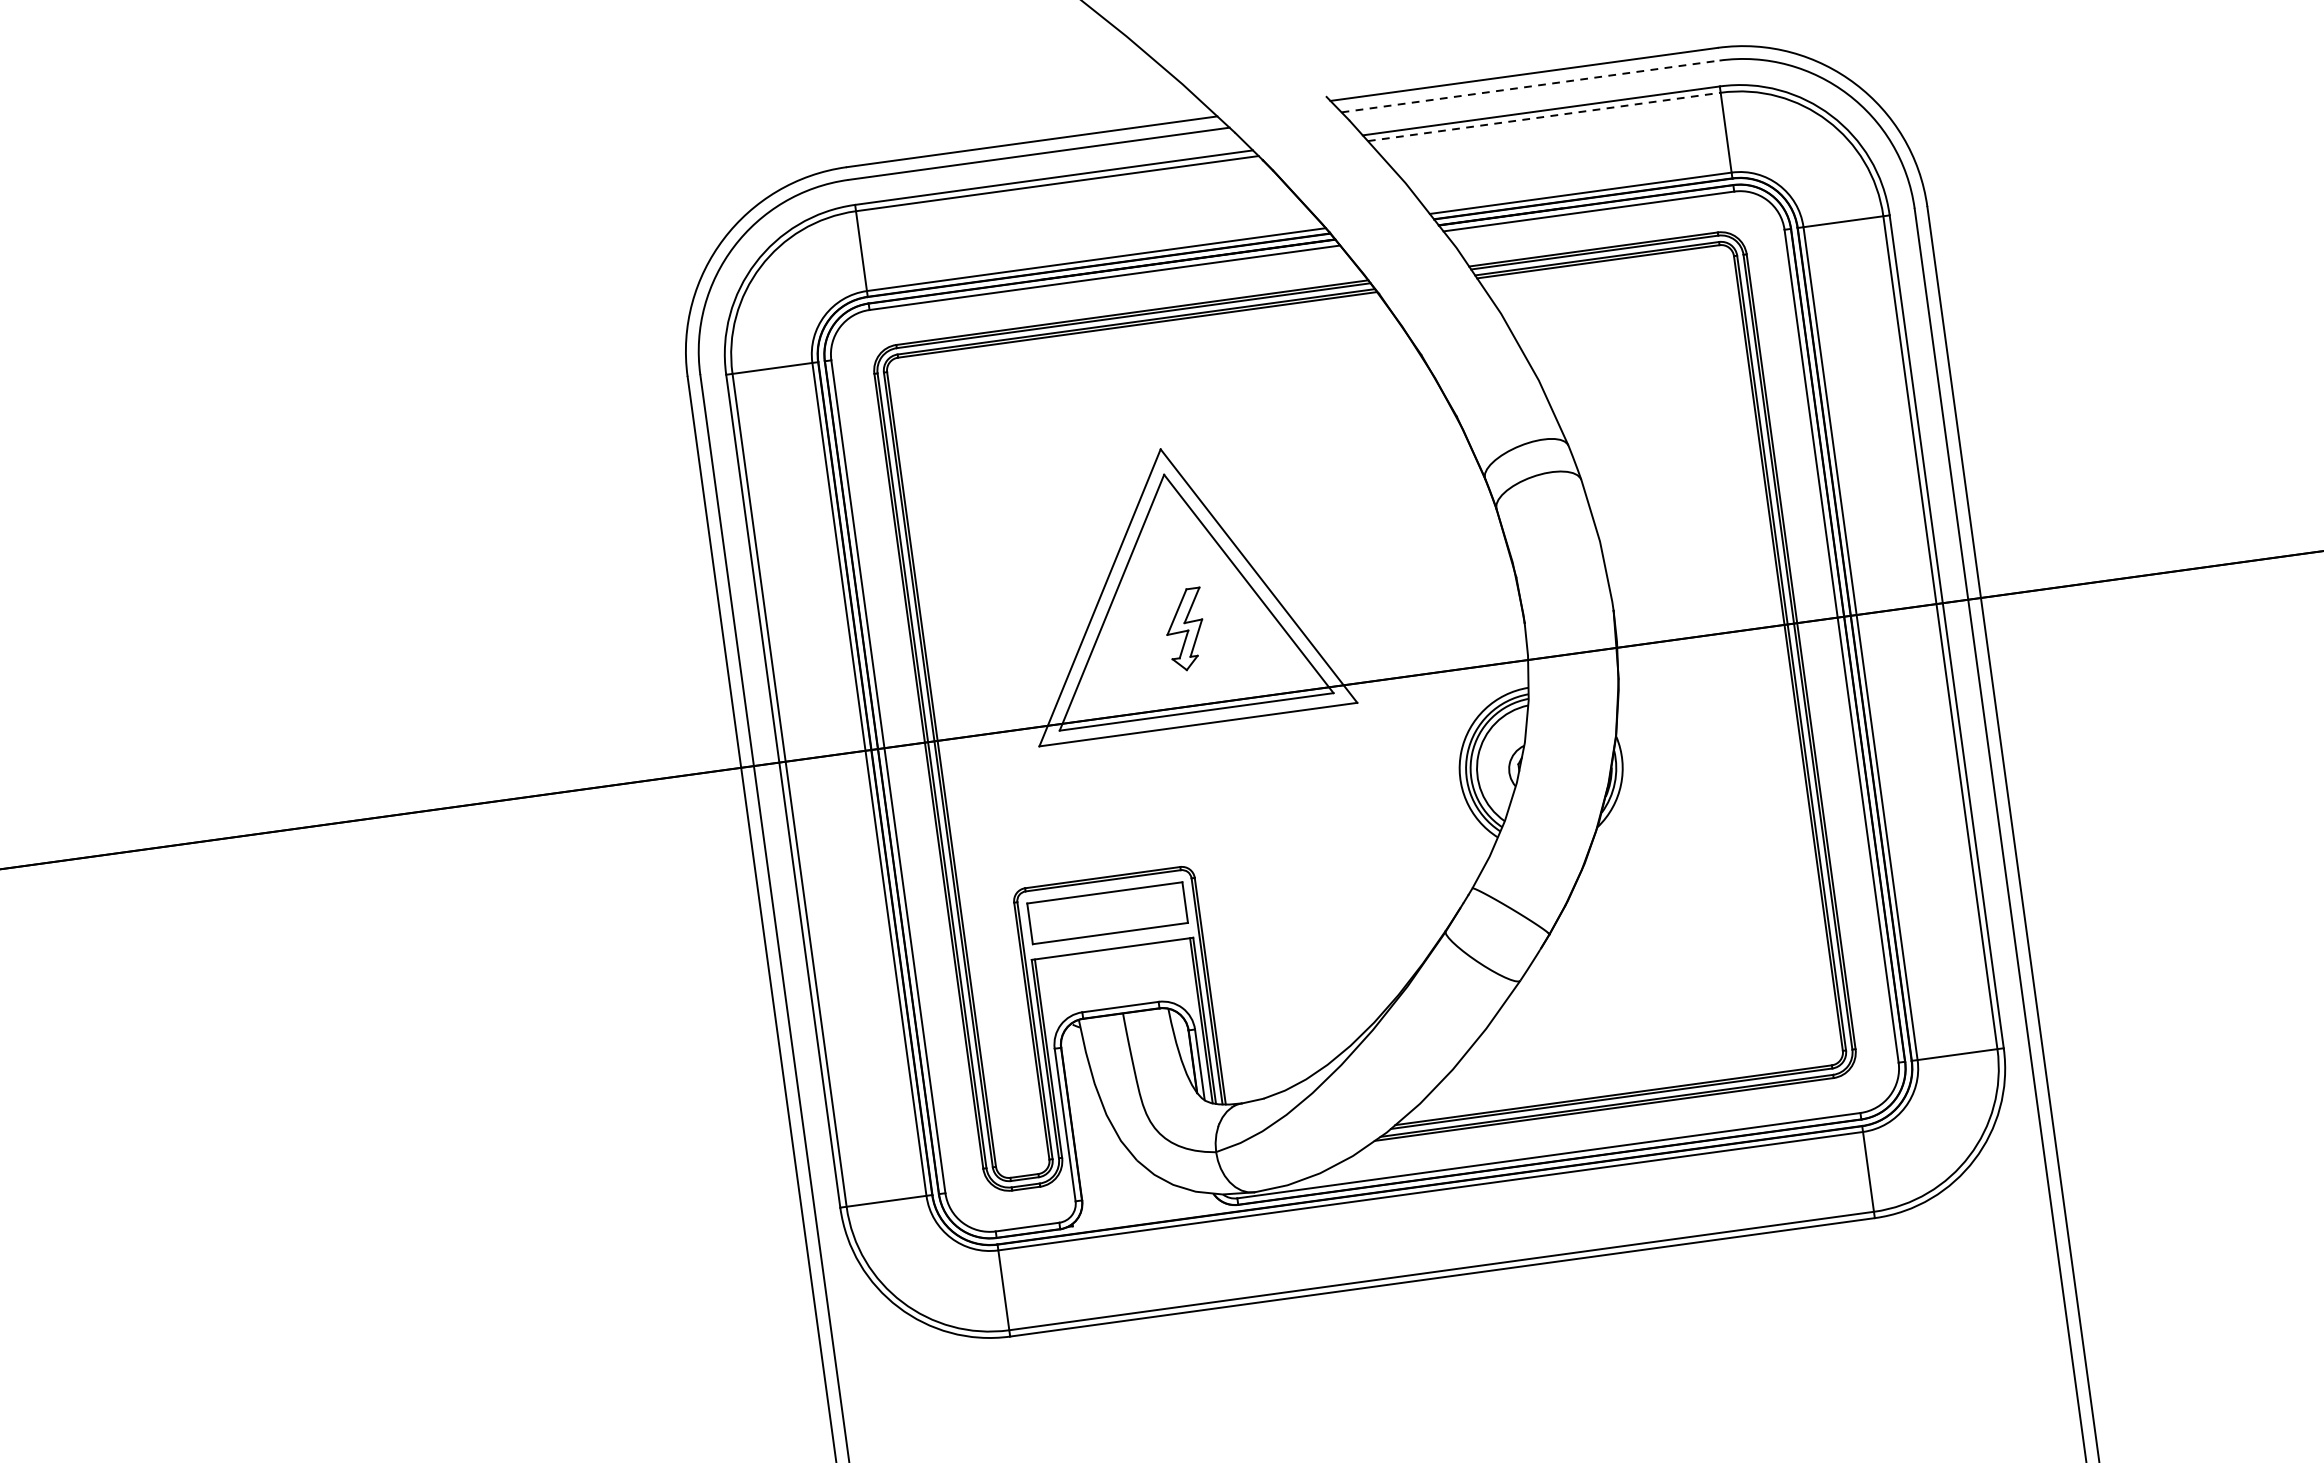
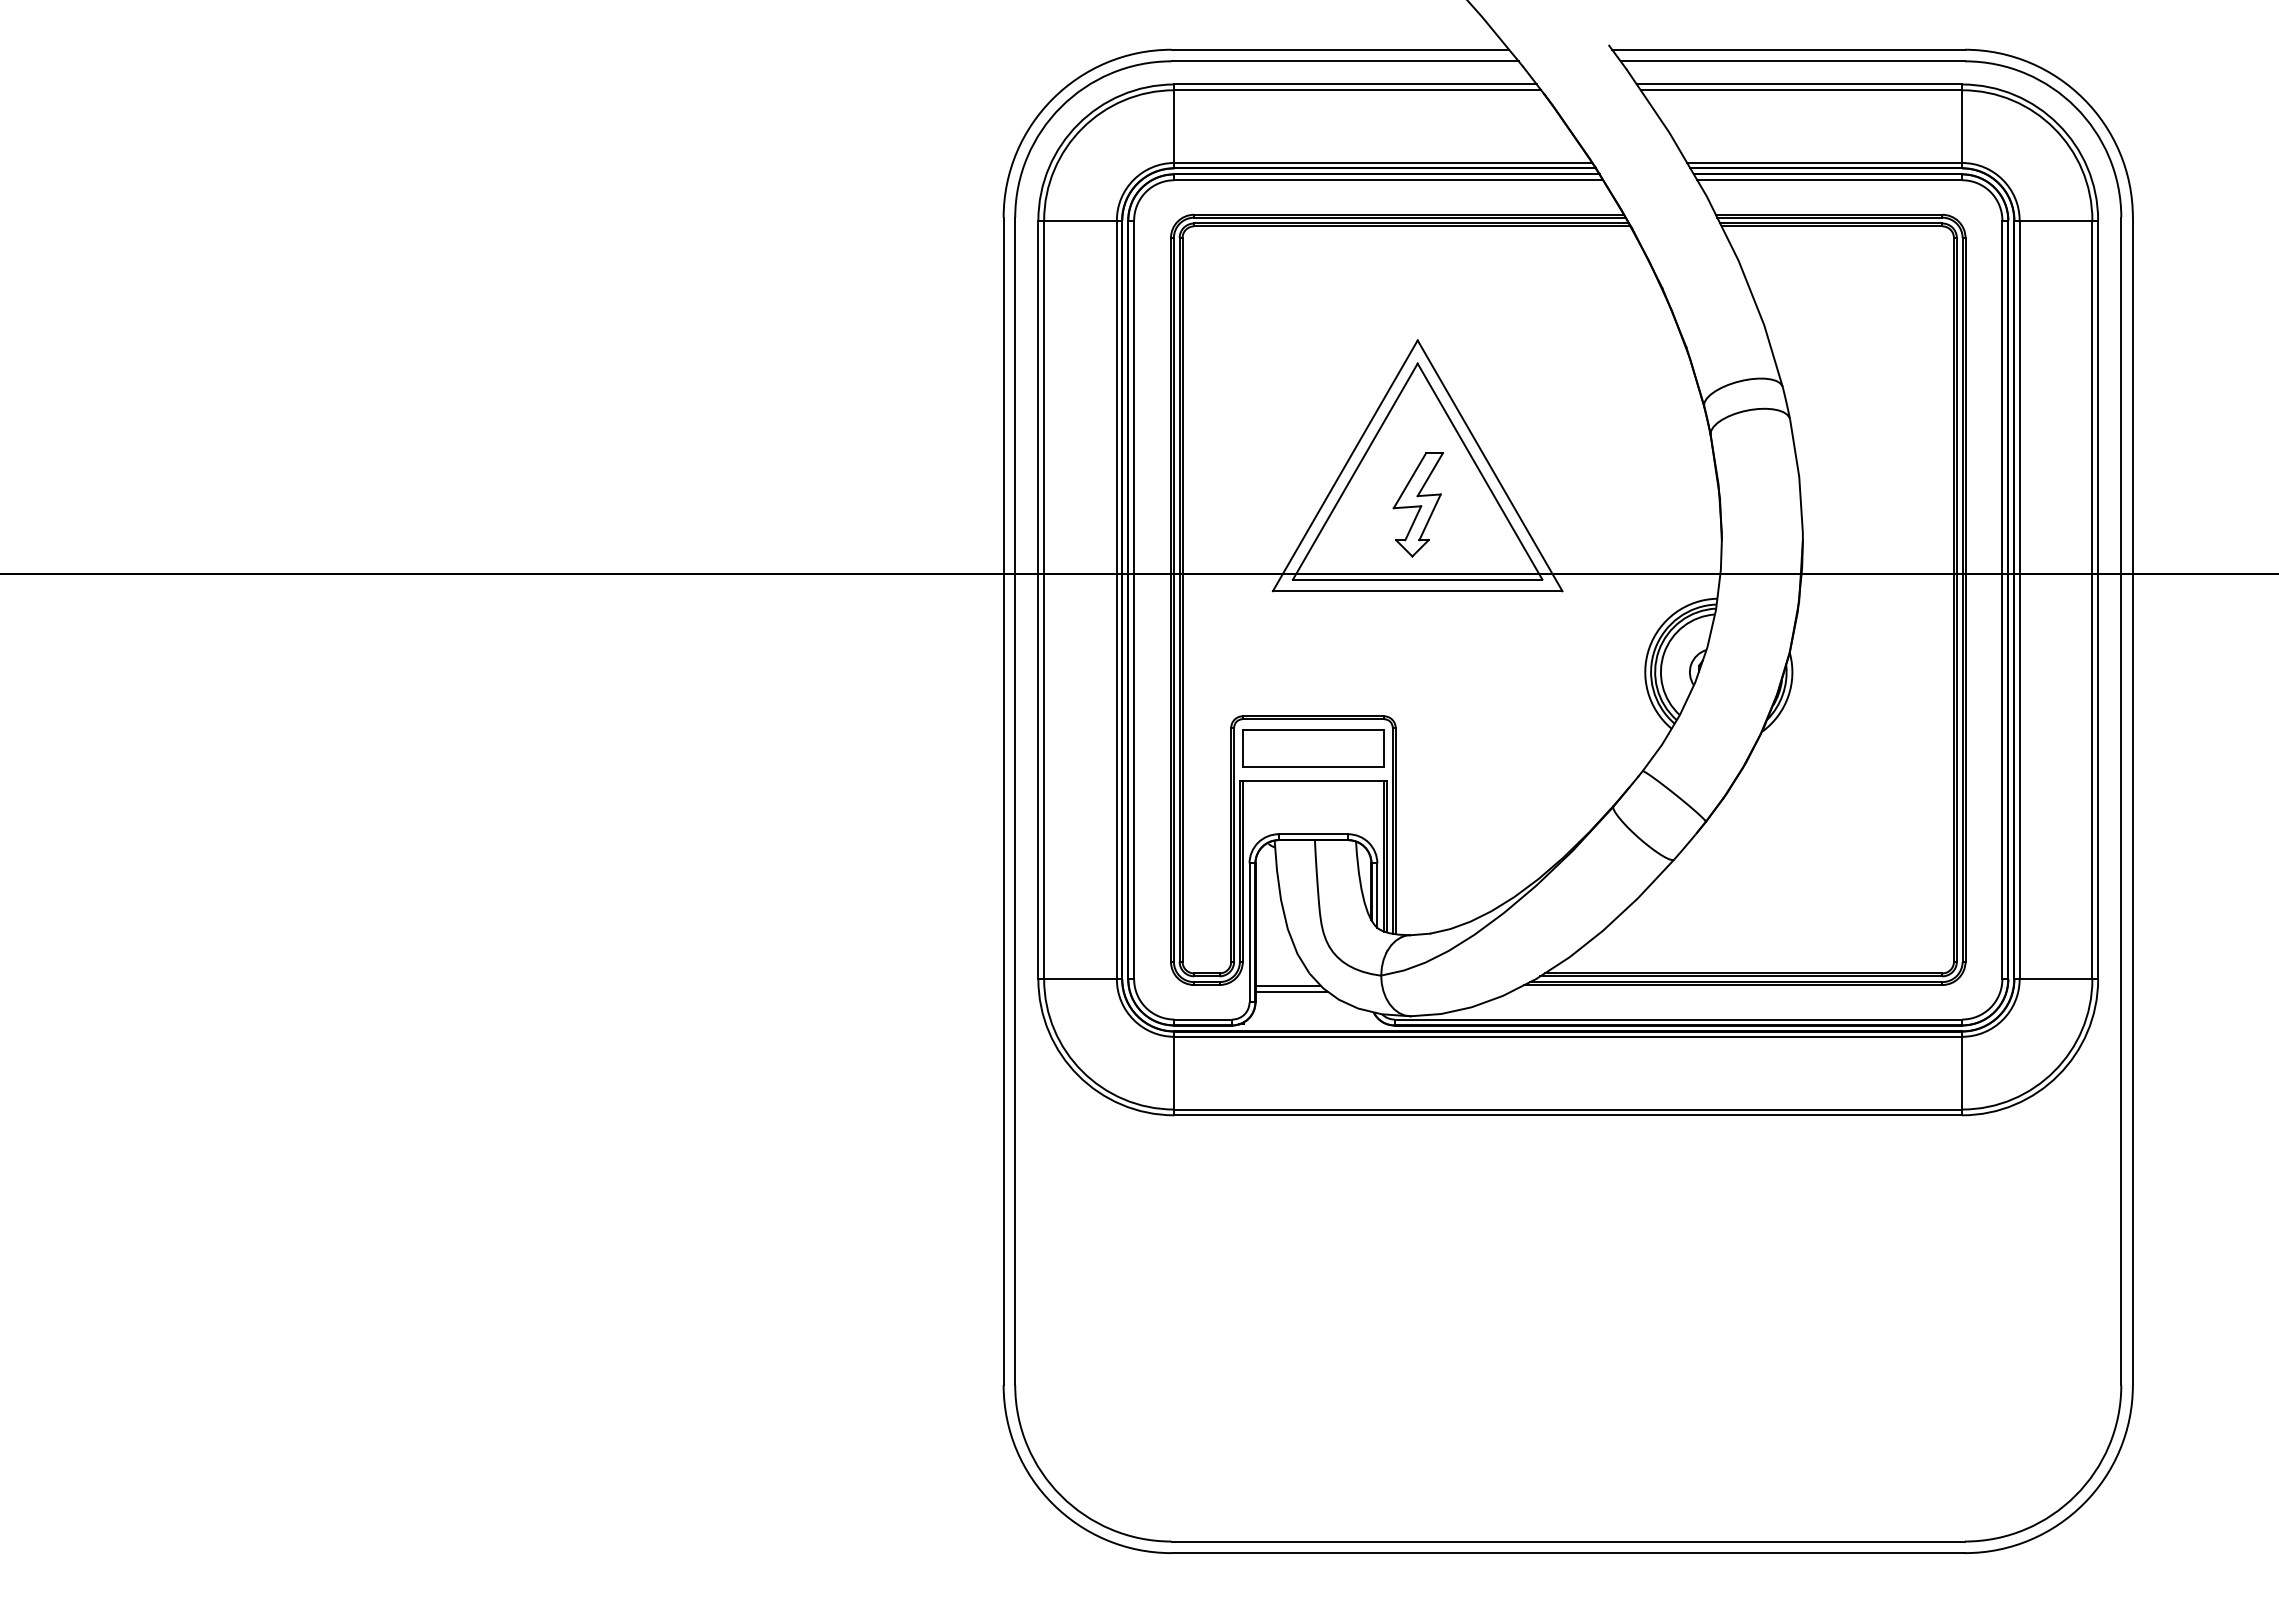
line: (1531, 86) -> (1793, 61), dashed -> solid
line: (1544, 117) -> (1801, 90), dashed -> solid
part: (1185, 629) -> (1417, 504), size x1.43
line: (1114, 1177) -> (1287, 985), added
line: (1120, 1183) -> (1291, 991), added

